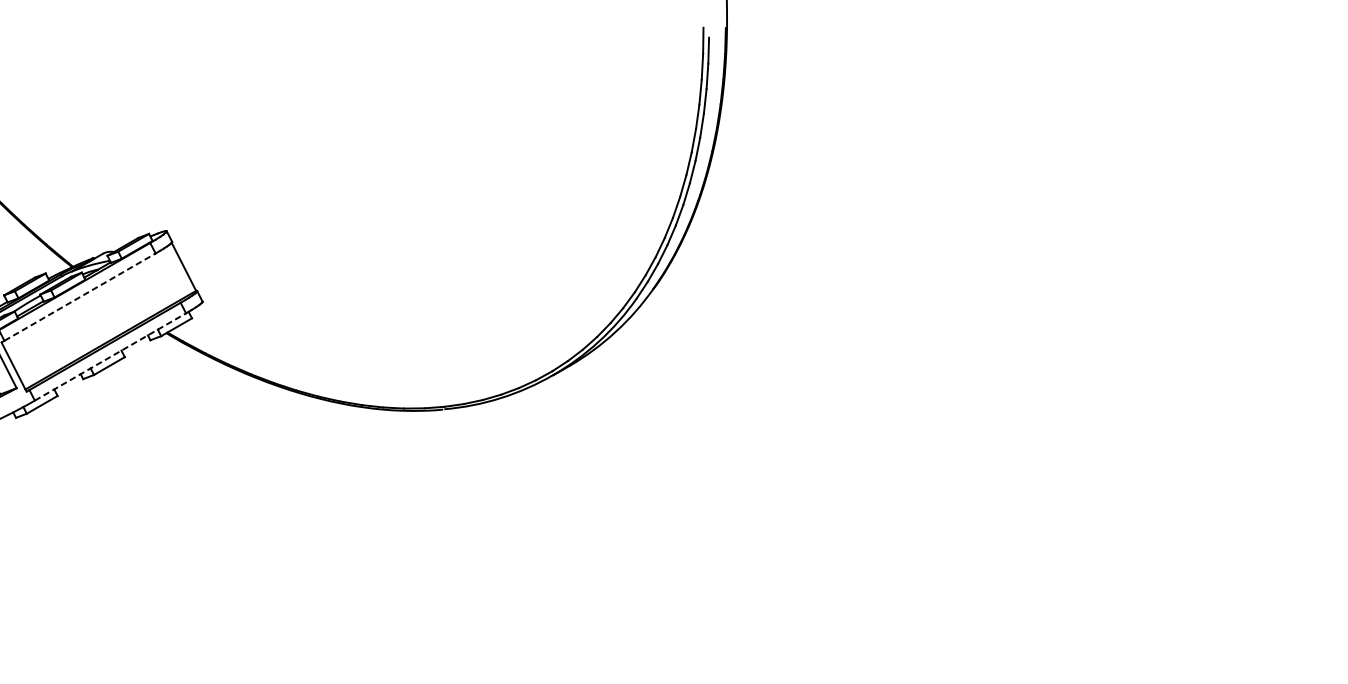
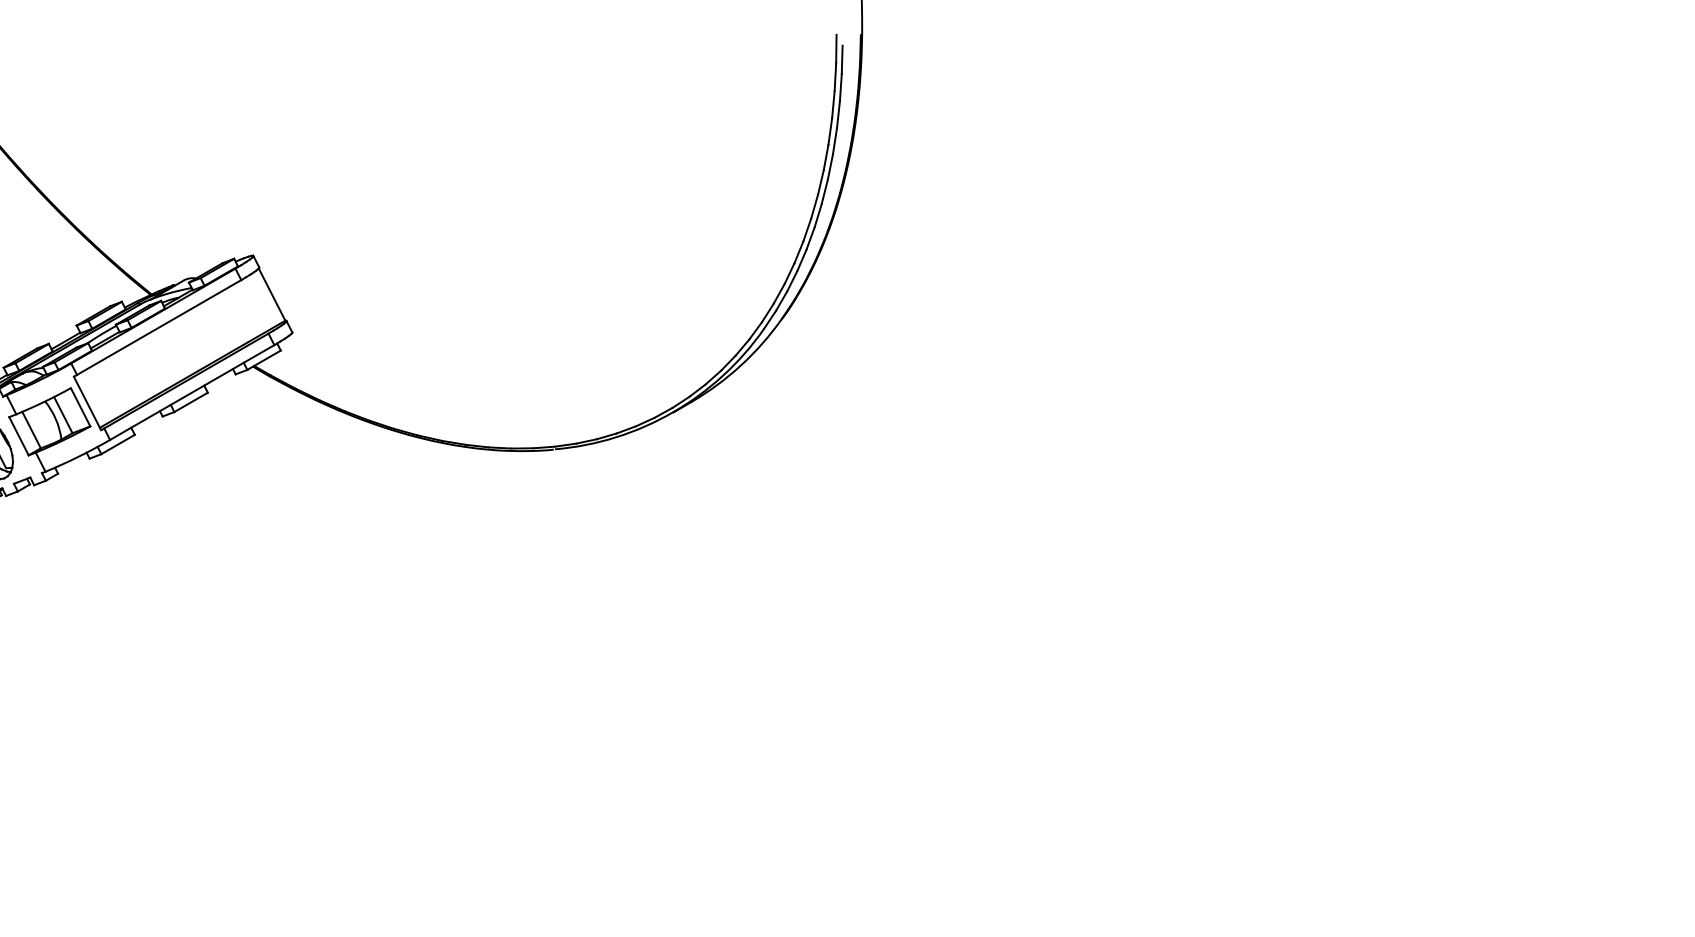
line: (80, 297) -> (159, 327), dashed -> solid
line: (110, 356) -> (192, 392), dashed -> solid

